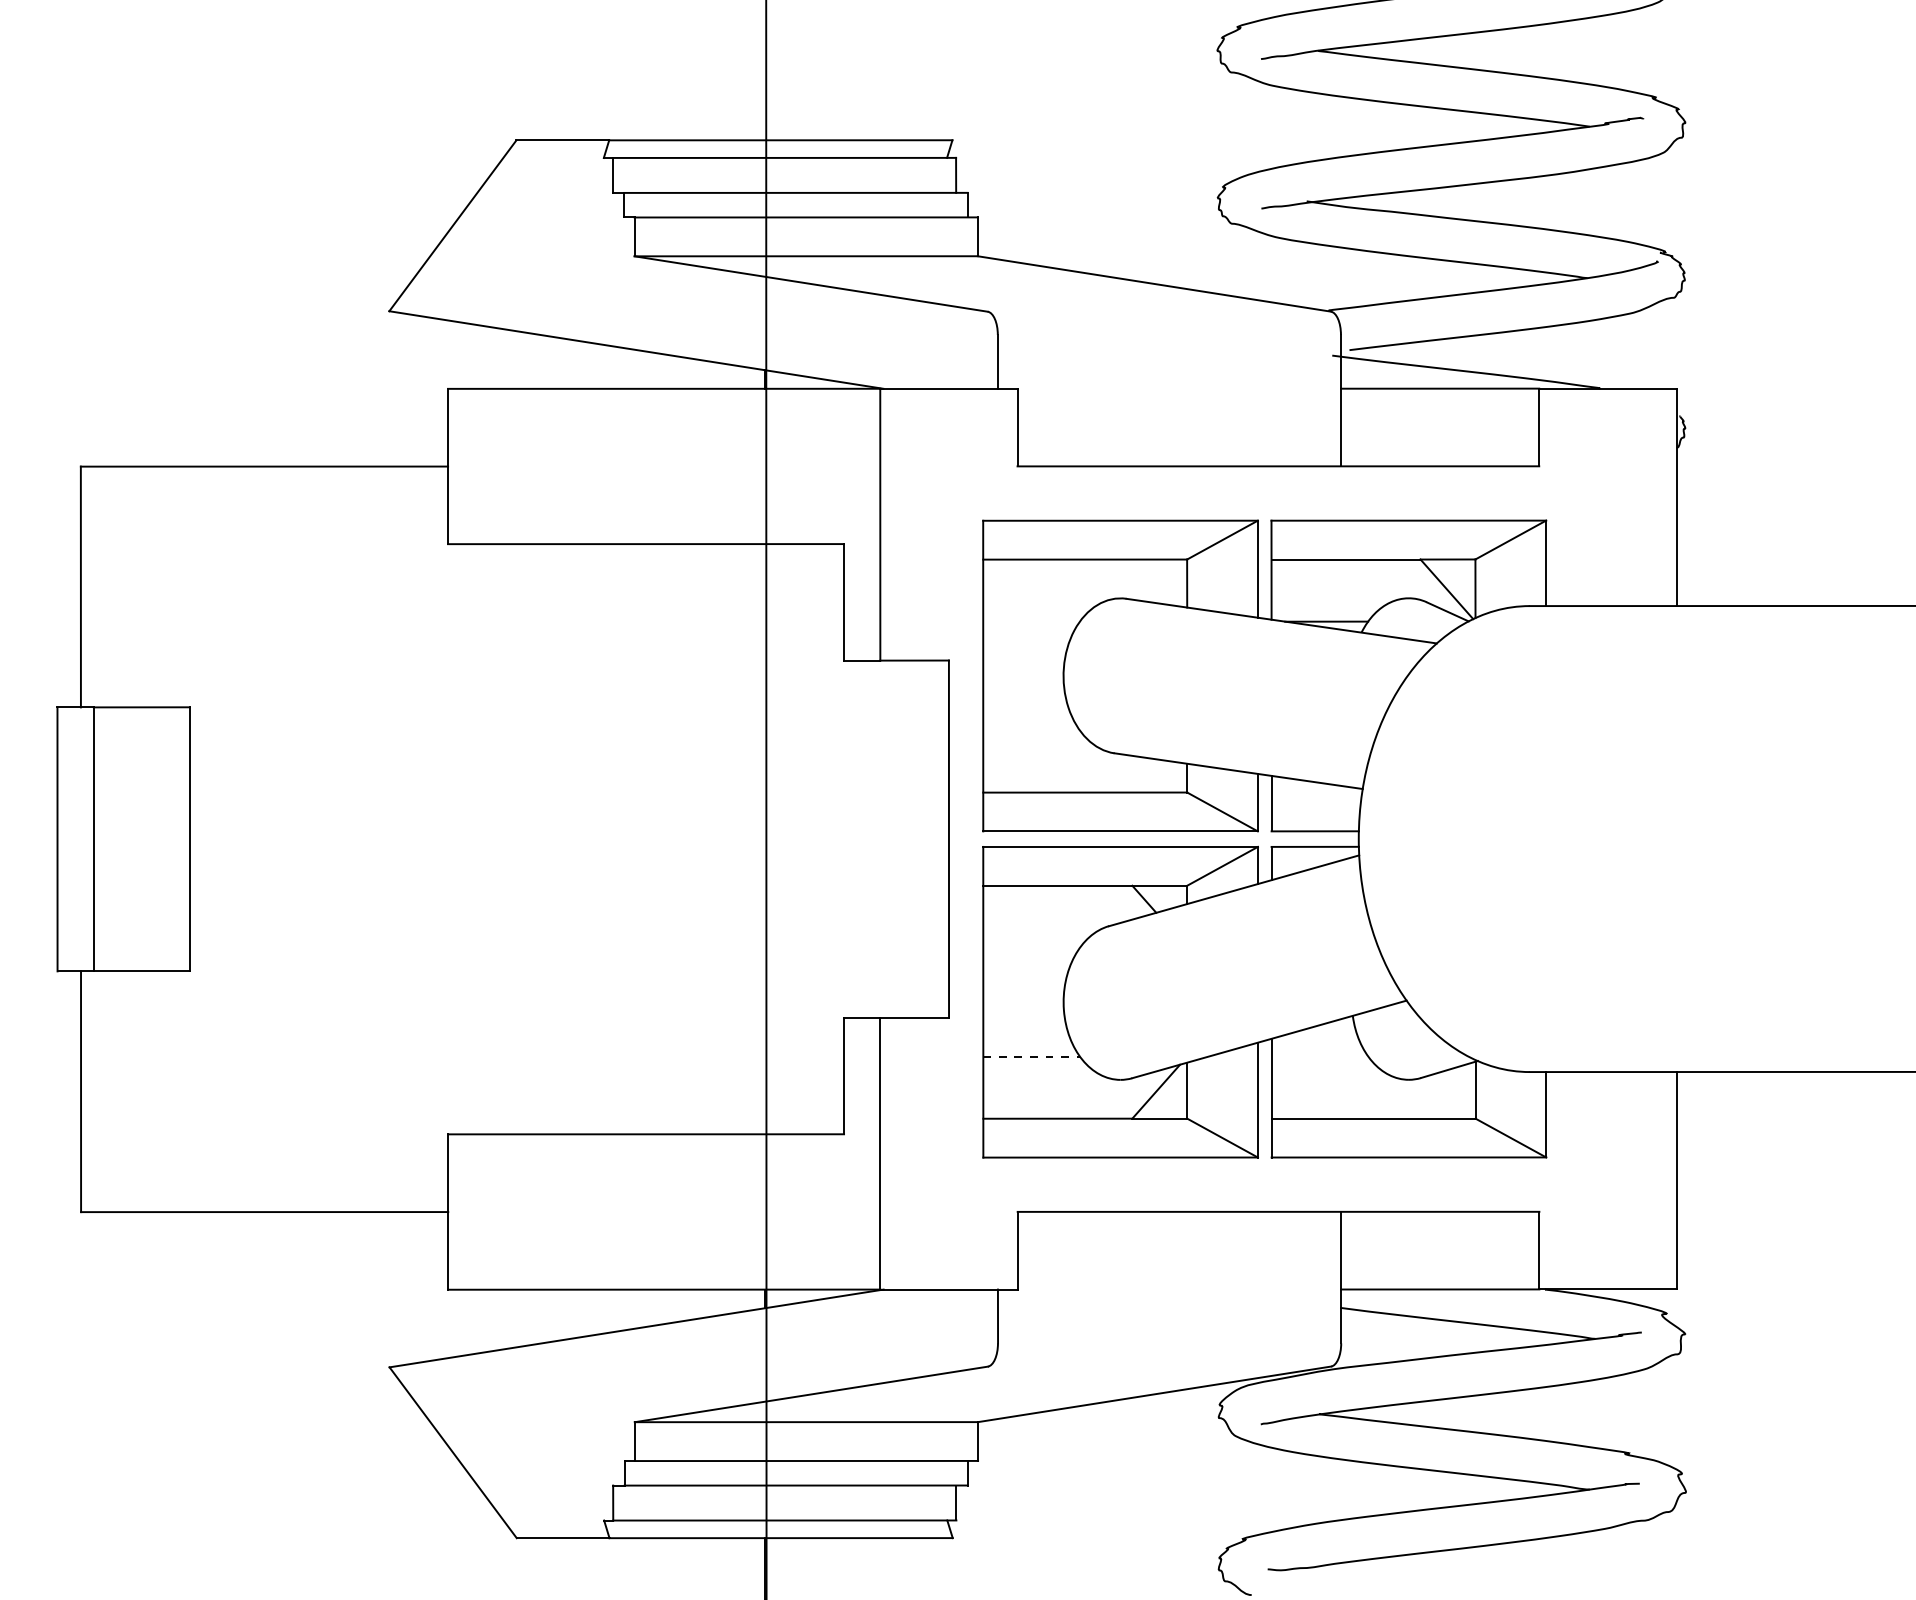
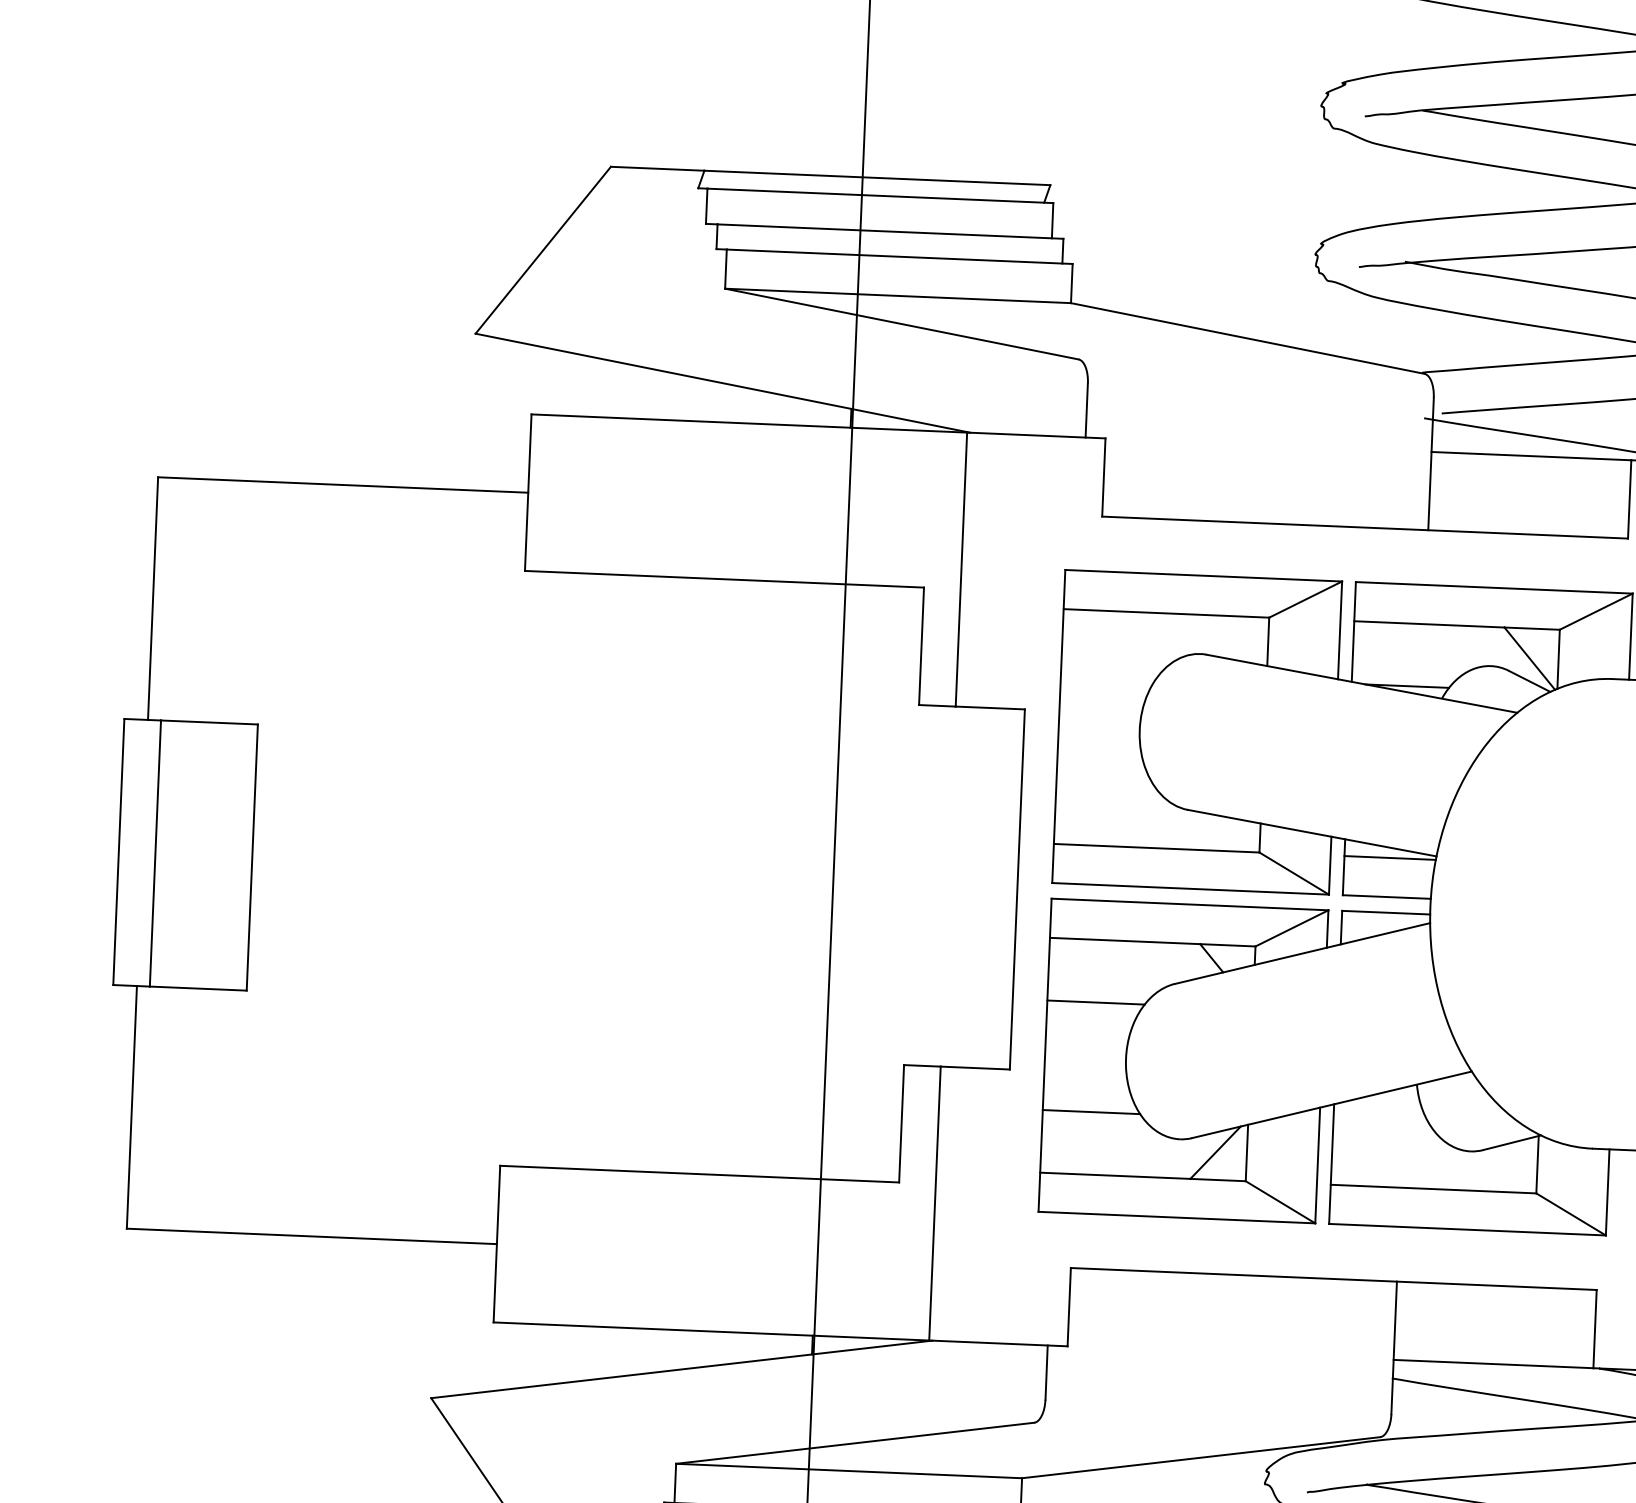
line: (1316, 792) -> (1389, 857), added
line: (1031, 947) -> (1095, 1002), added
line: (1032, 1056) -> (1092, 1112), dashed -> solid

